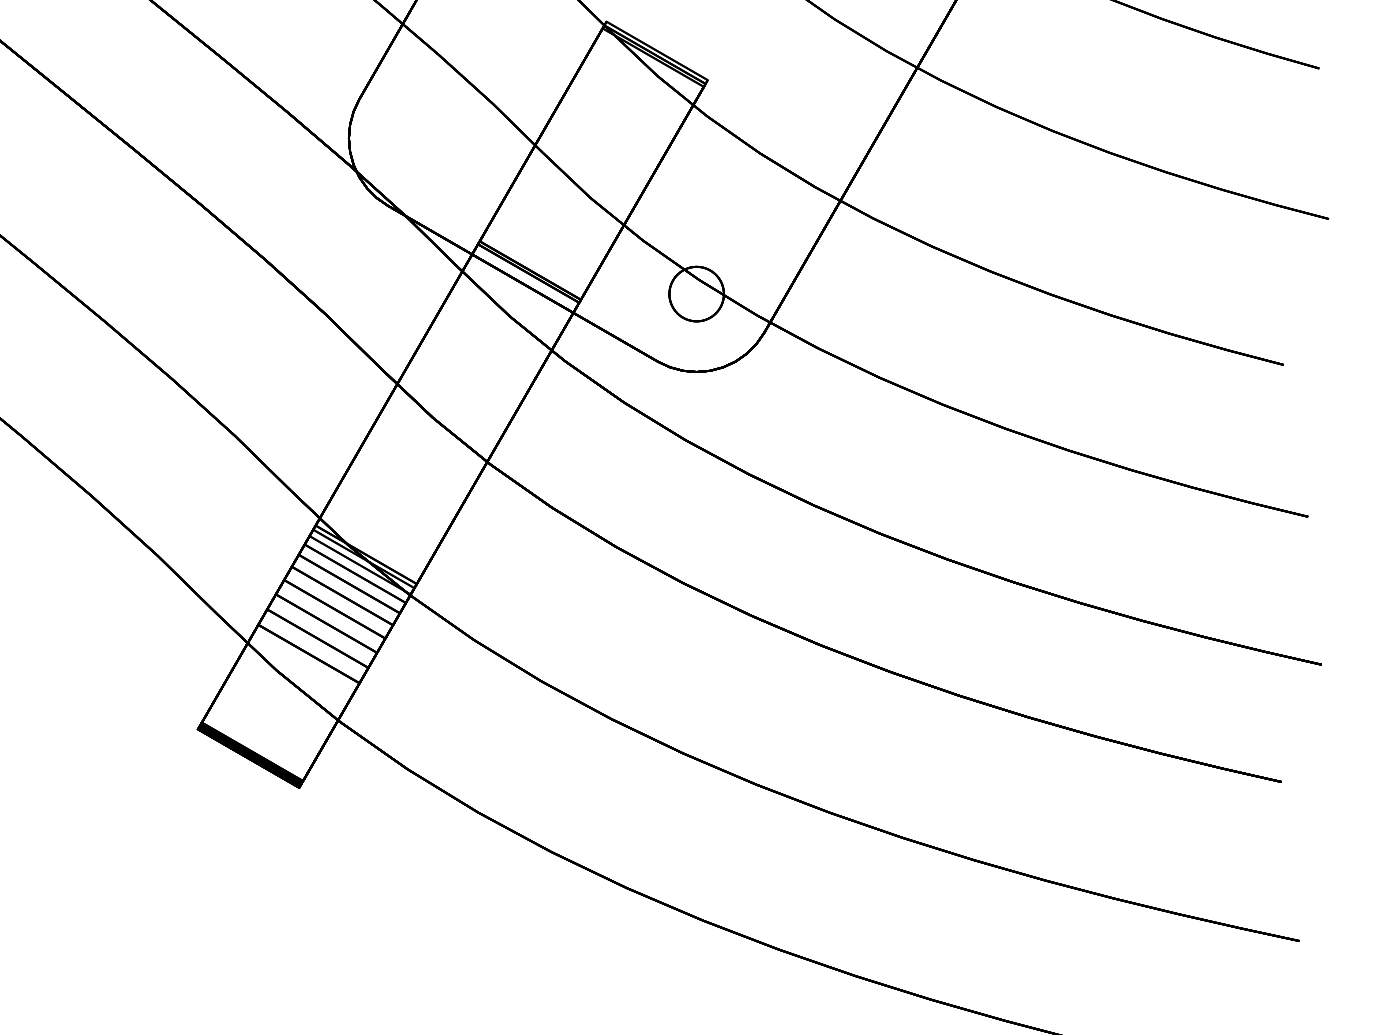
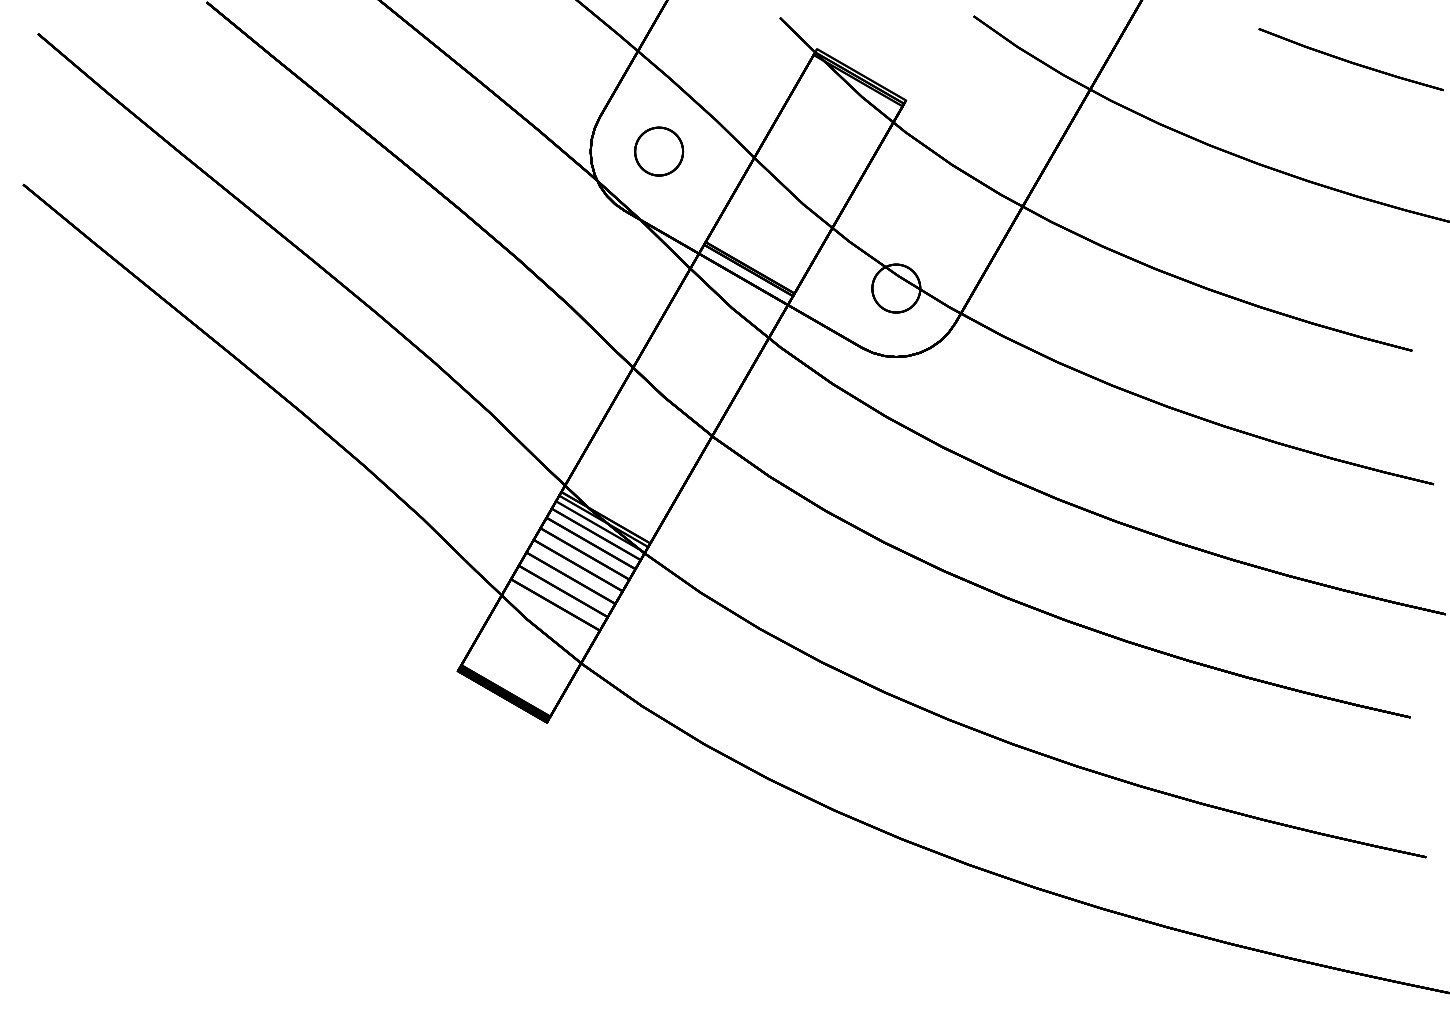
part: (427, 138) -> (659, 151), added

